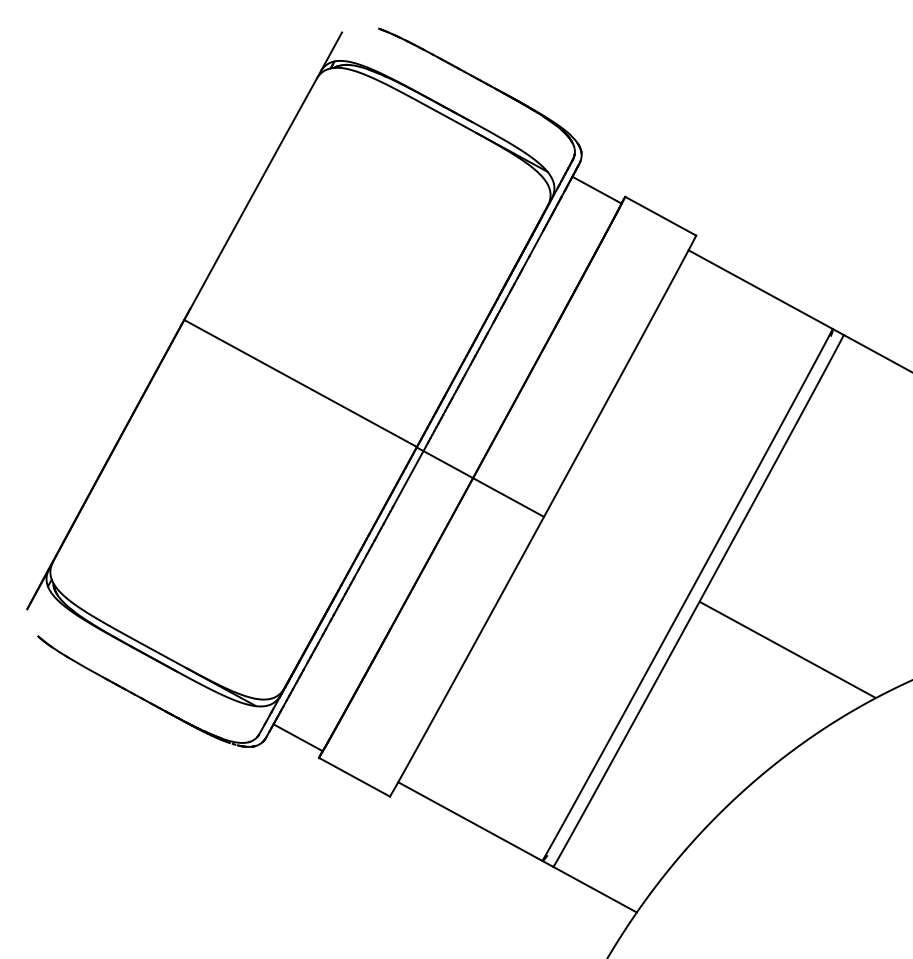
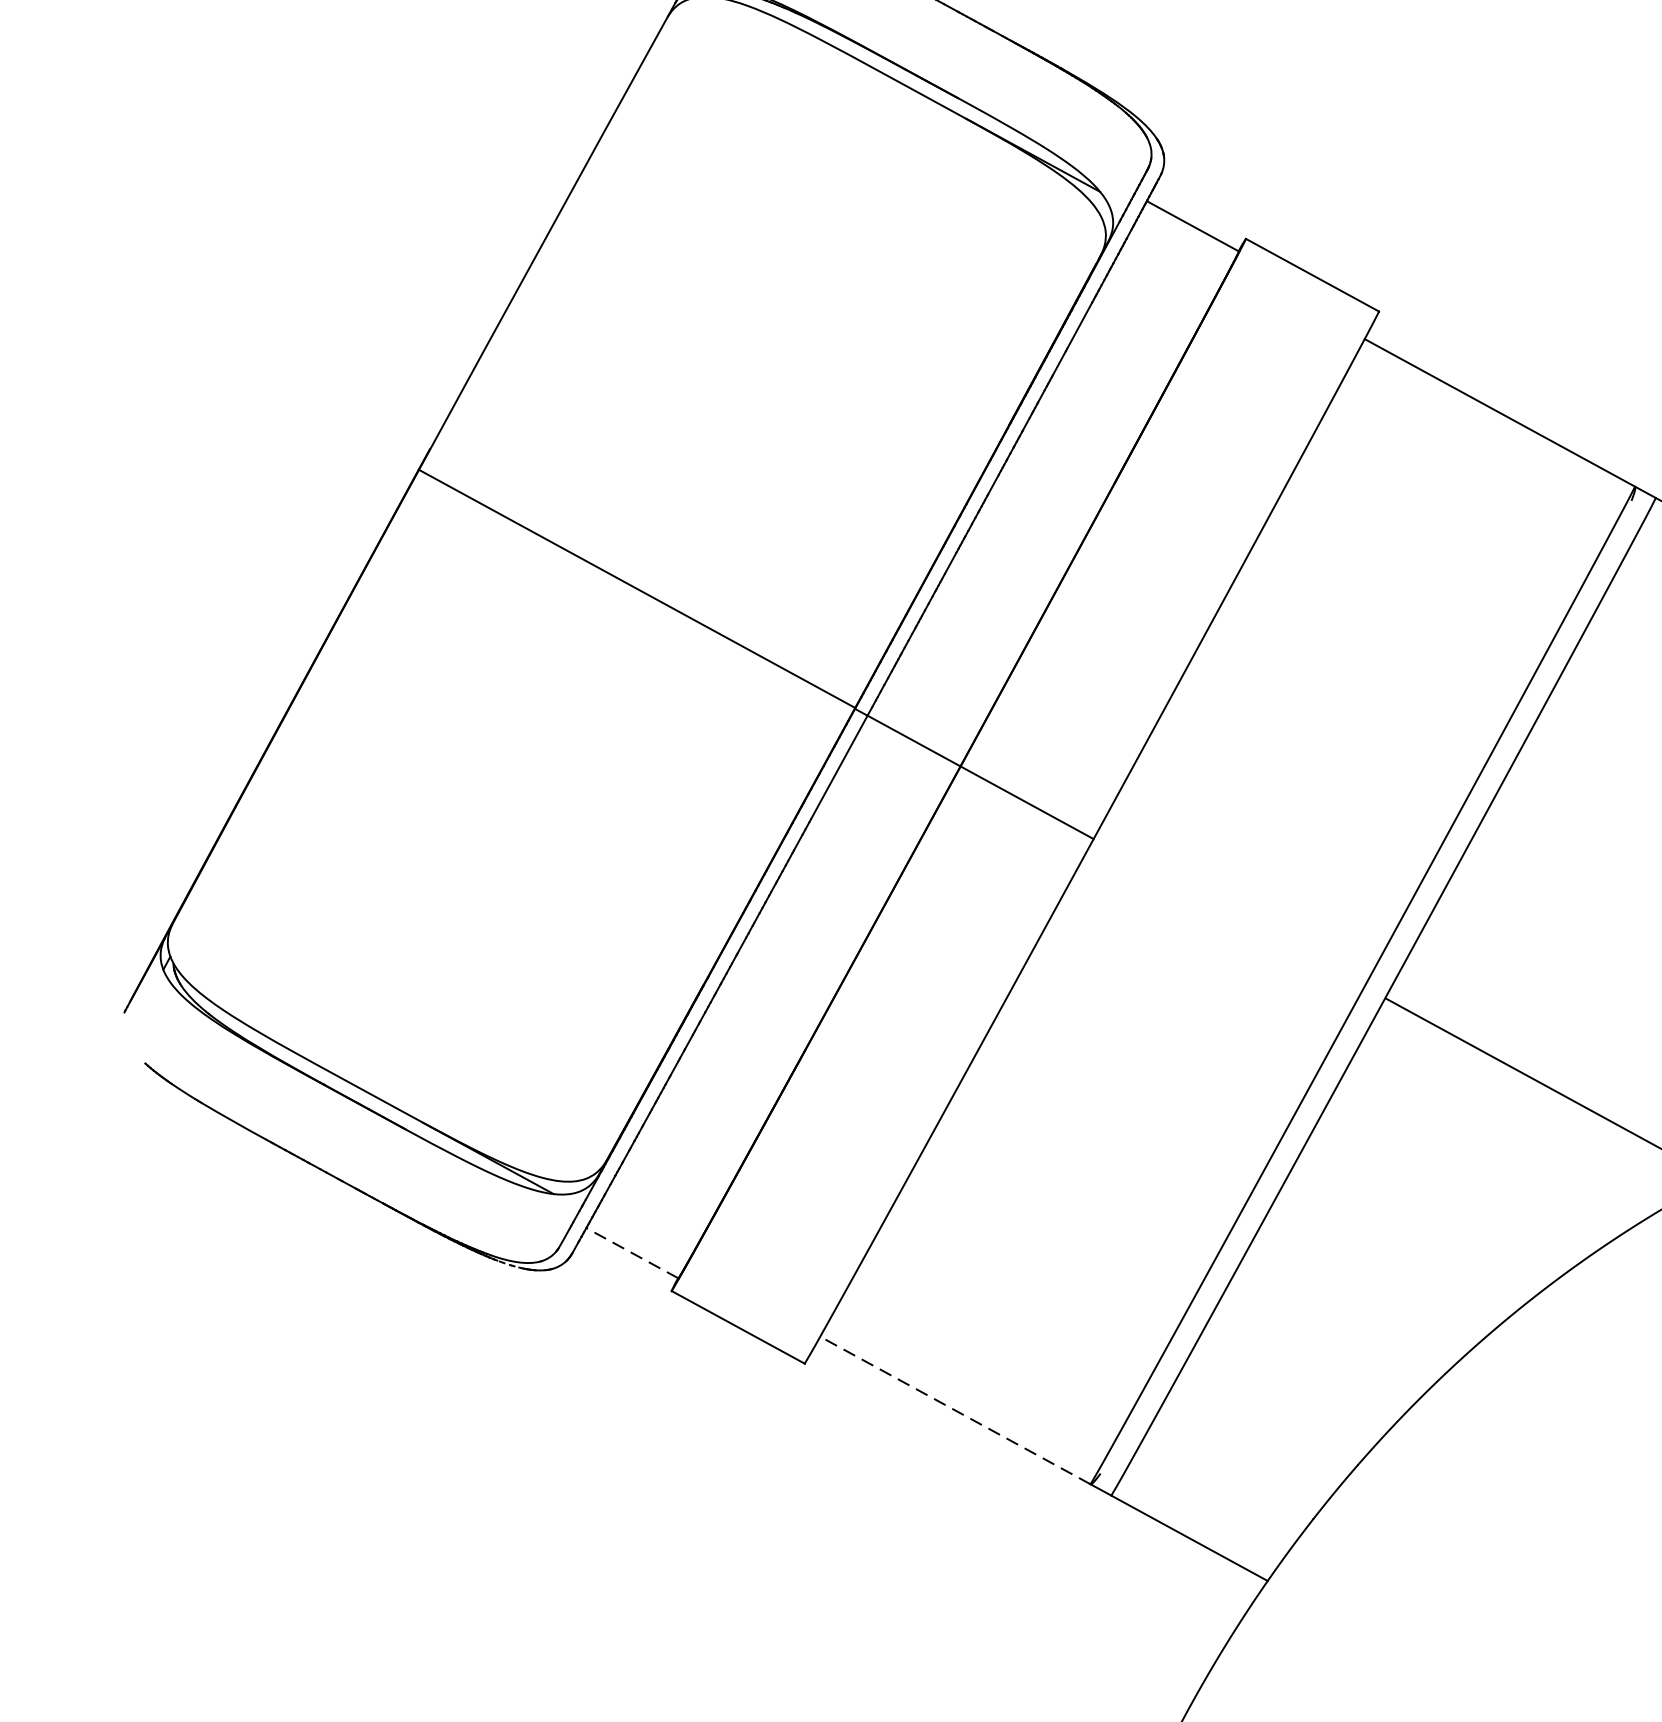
line: (298, 737) -> (633, 1252), solid -> dashed
line: (469, 821) -> (953, 1410), solid -> dashed

